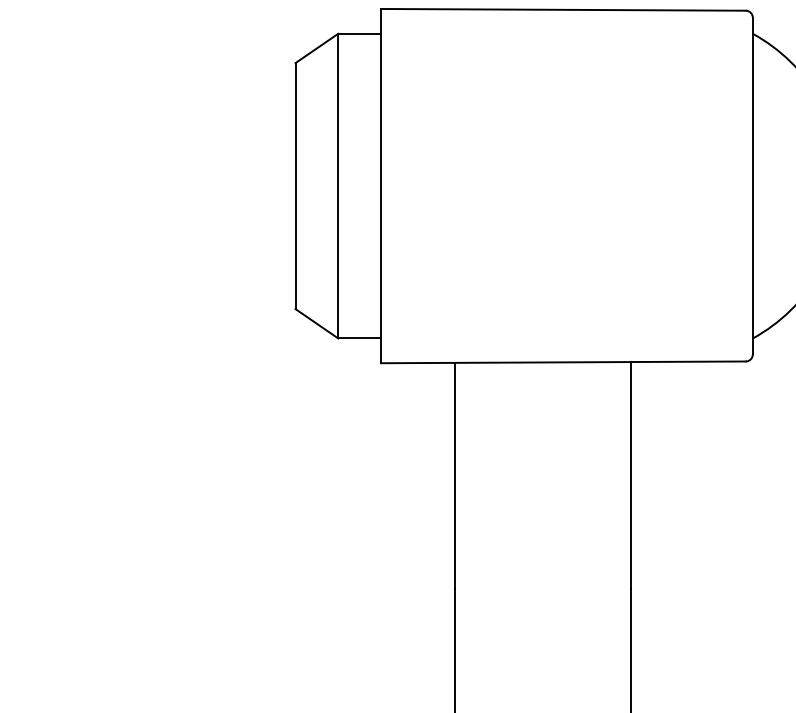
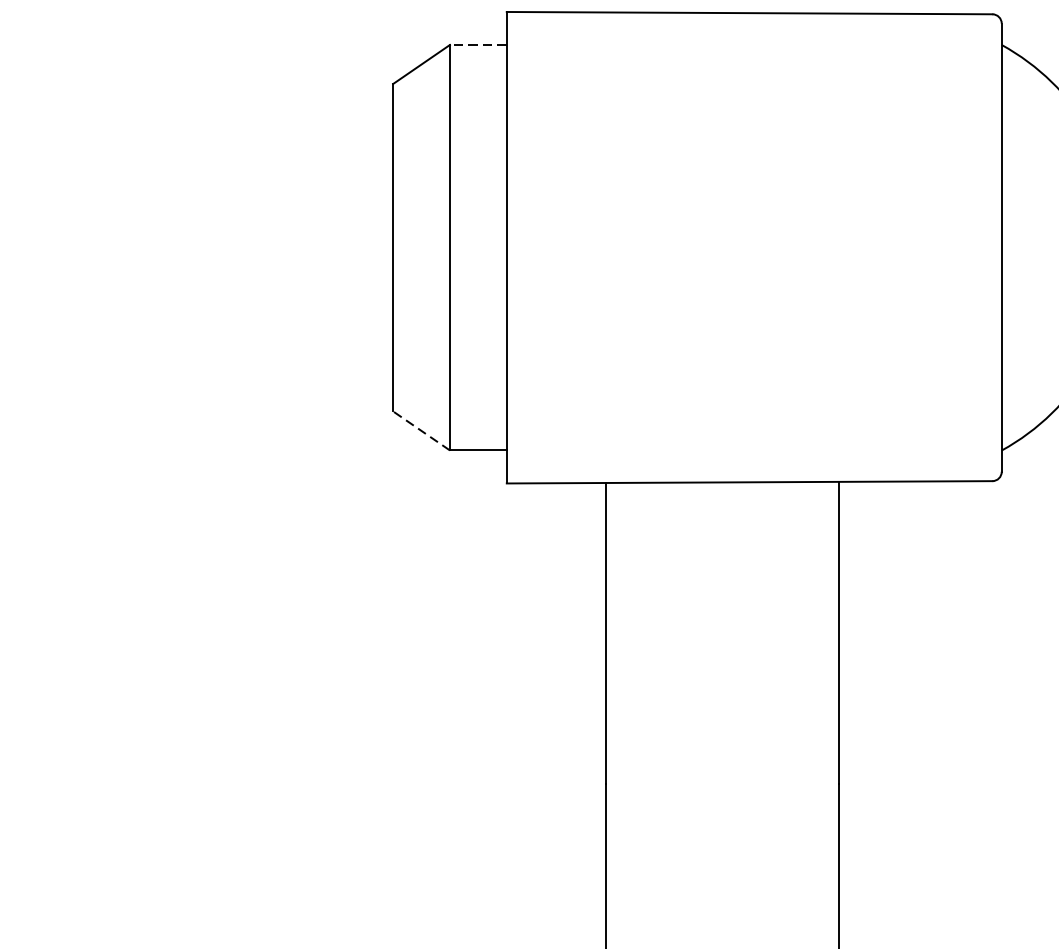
line: (359, 33) -> (478, 44), solid -> dashed
line: (316, 323) -> (421, 430), solid -> dashed

